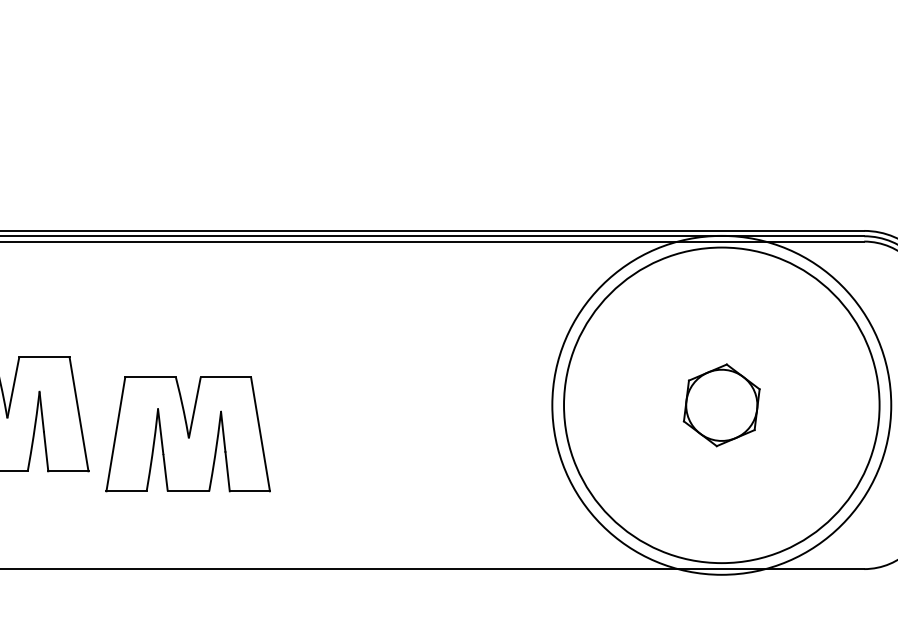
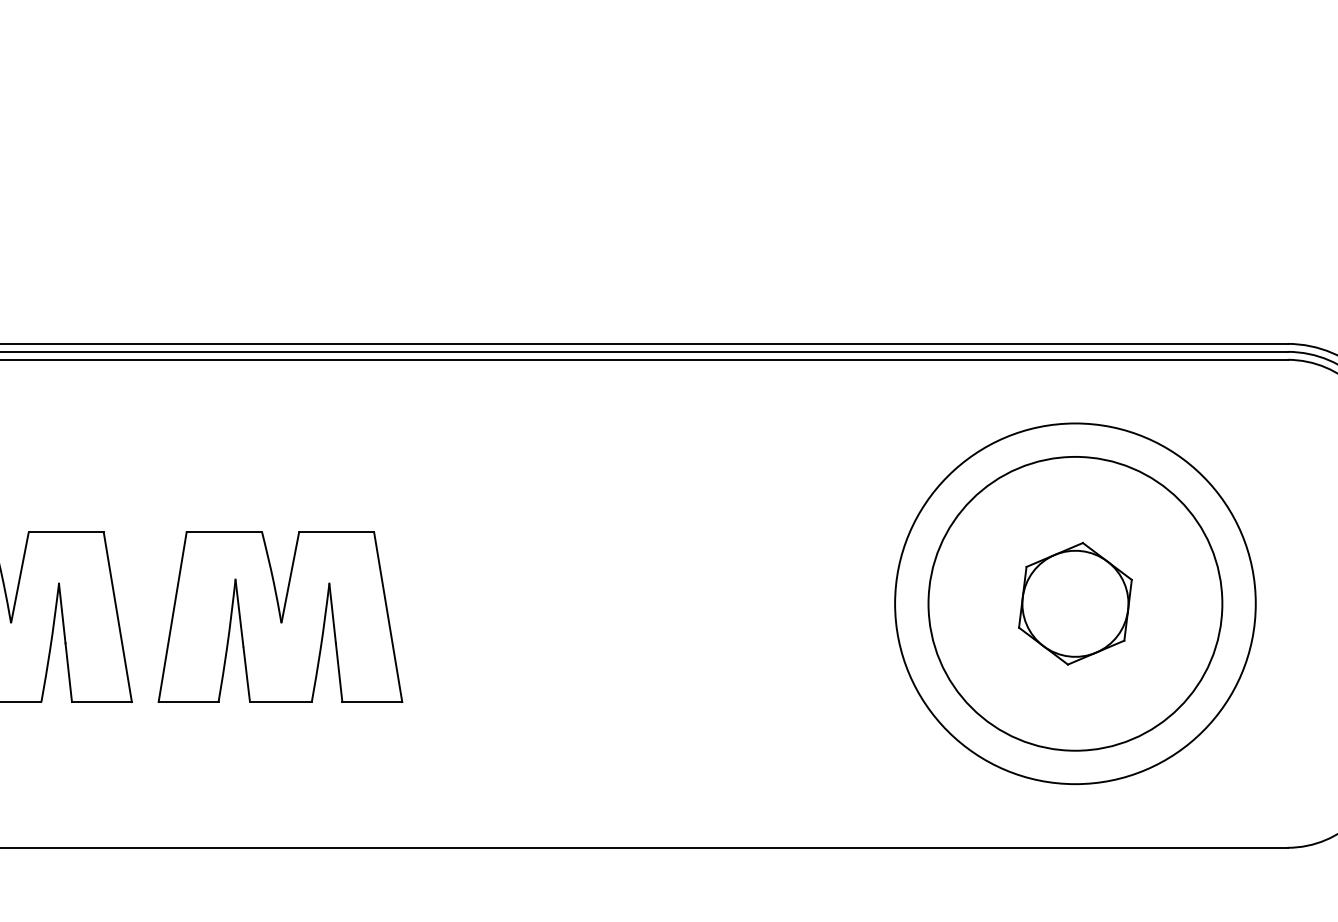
circle: (721, 404) -> (1074, 602), size x0.62
circle: (721, 405) -> (1074, 604), size x0.71
part: (187, 434) -> (279, 617), moved

